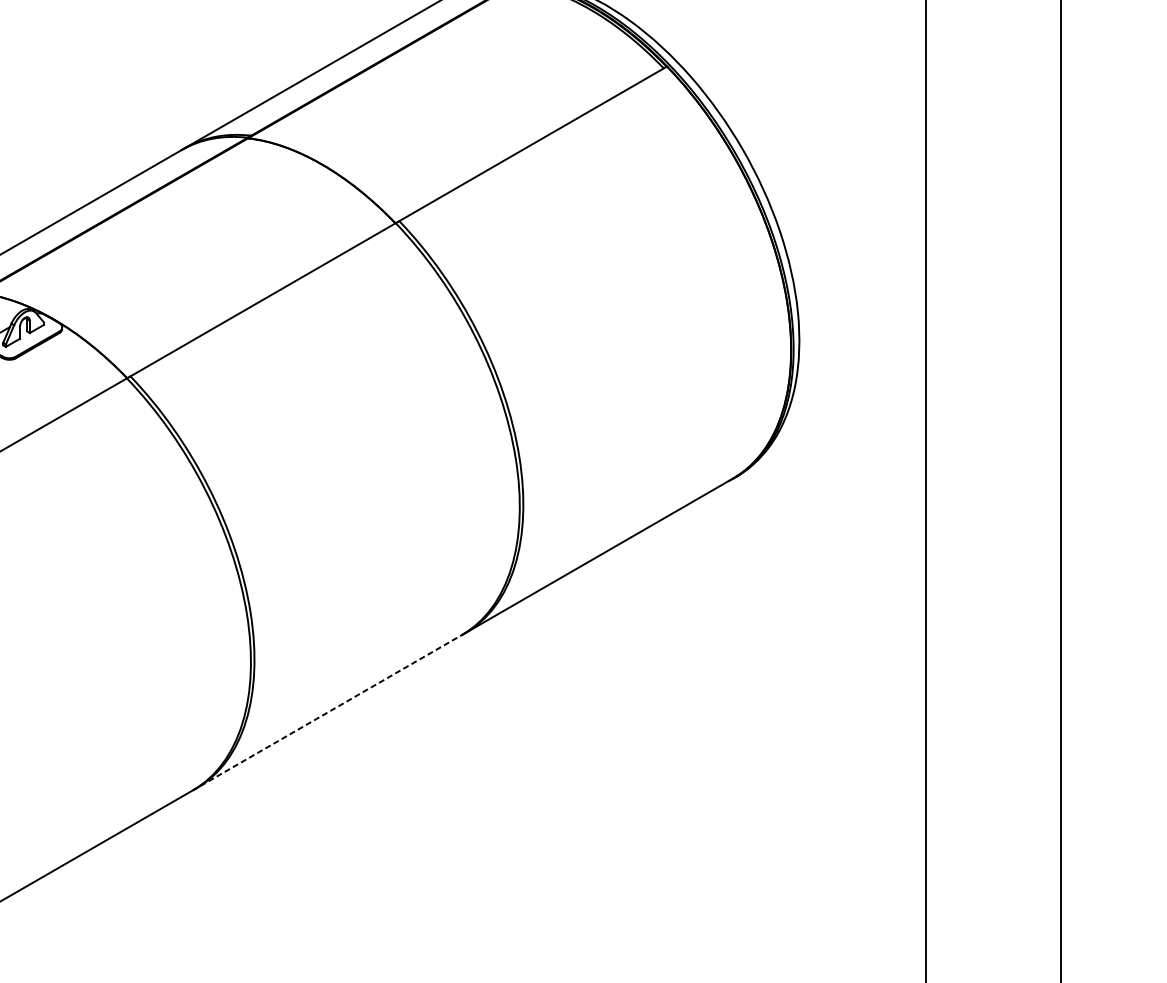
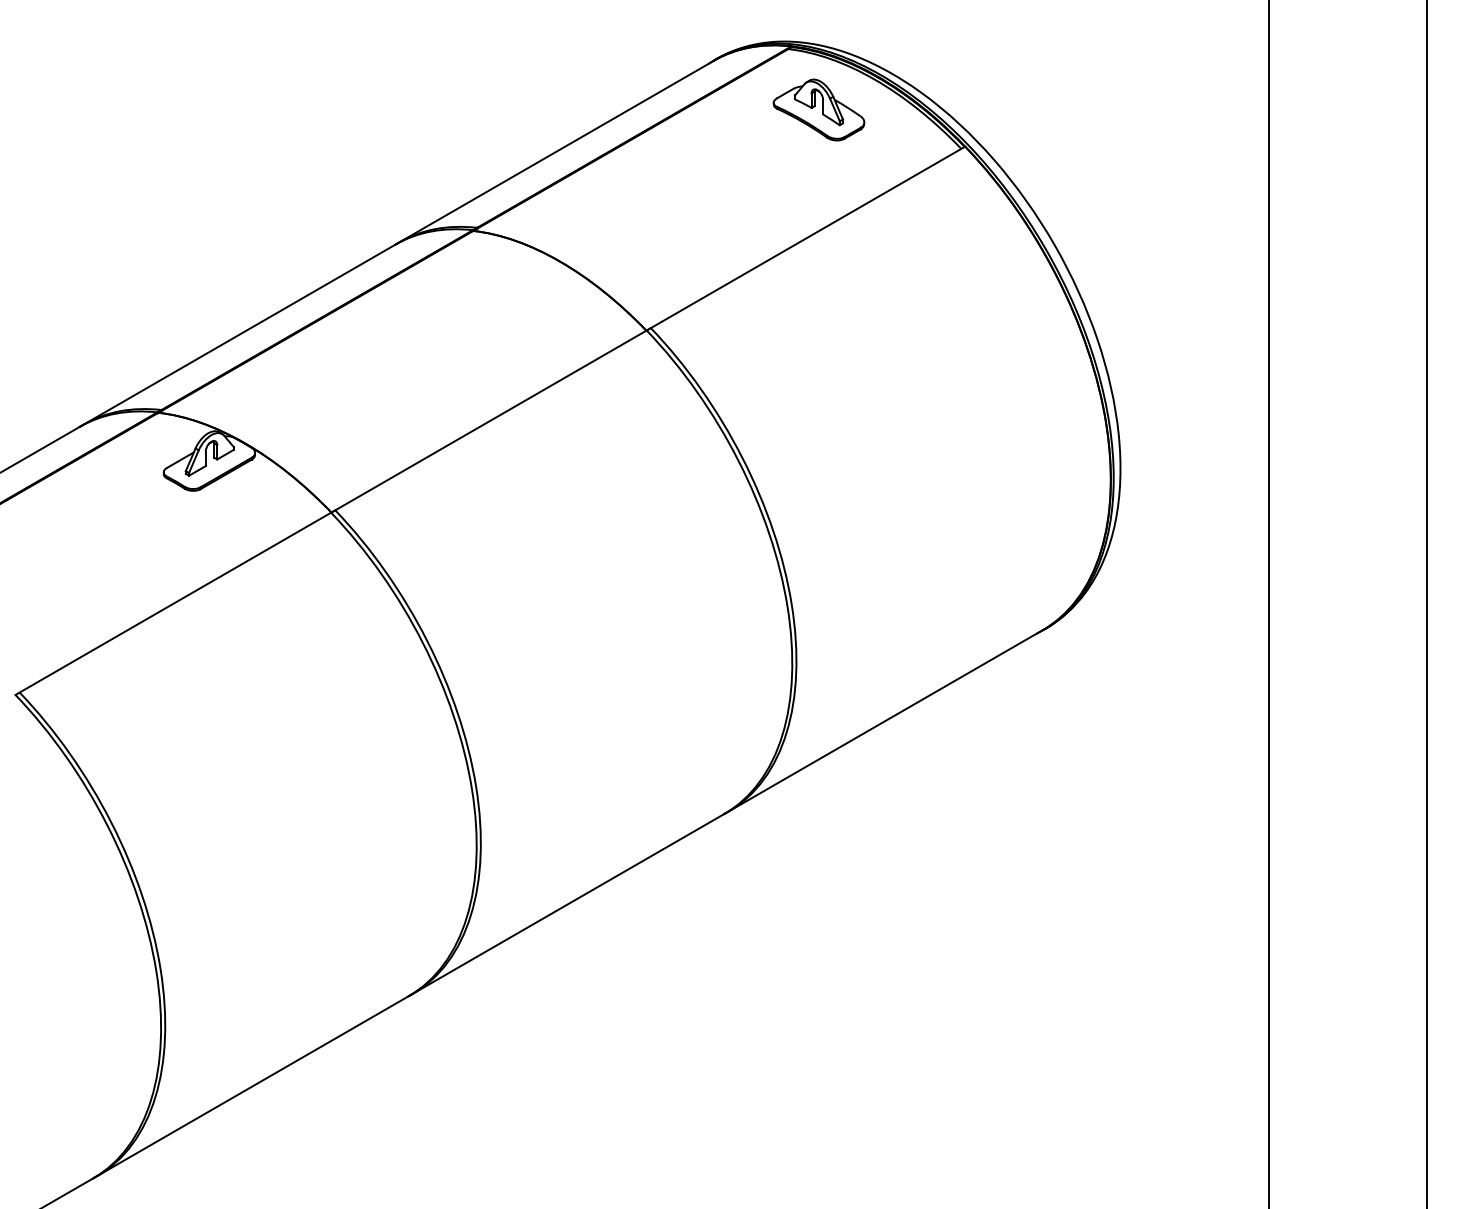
part: (542, 34) -> (818, 109), added
line: (329, 711) -> (568, 903), dashed -> solid

